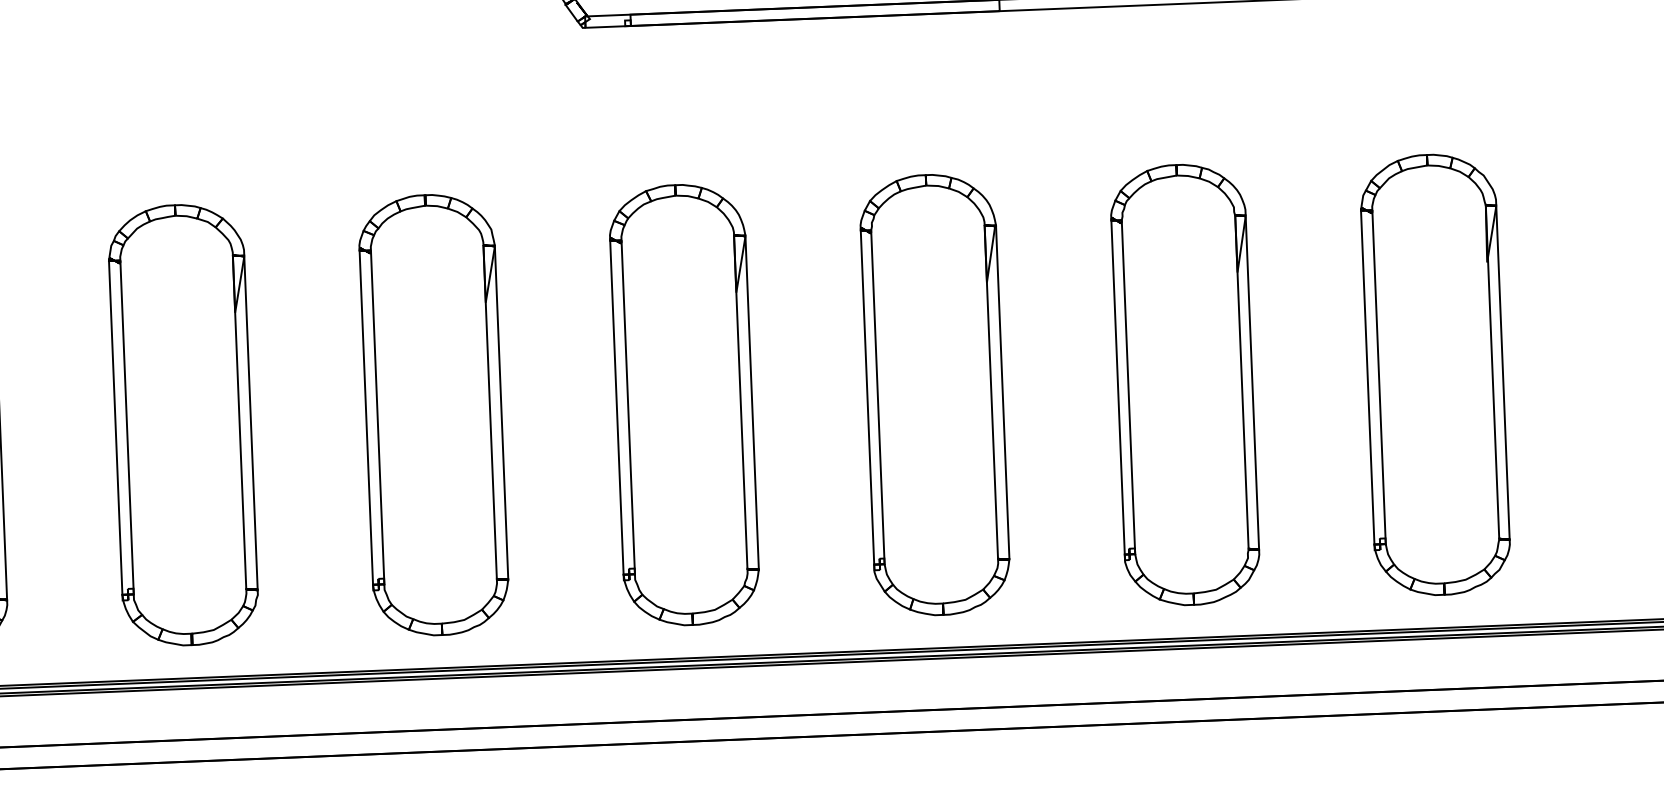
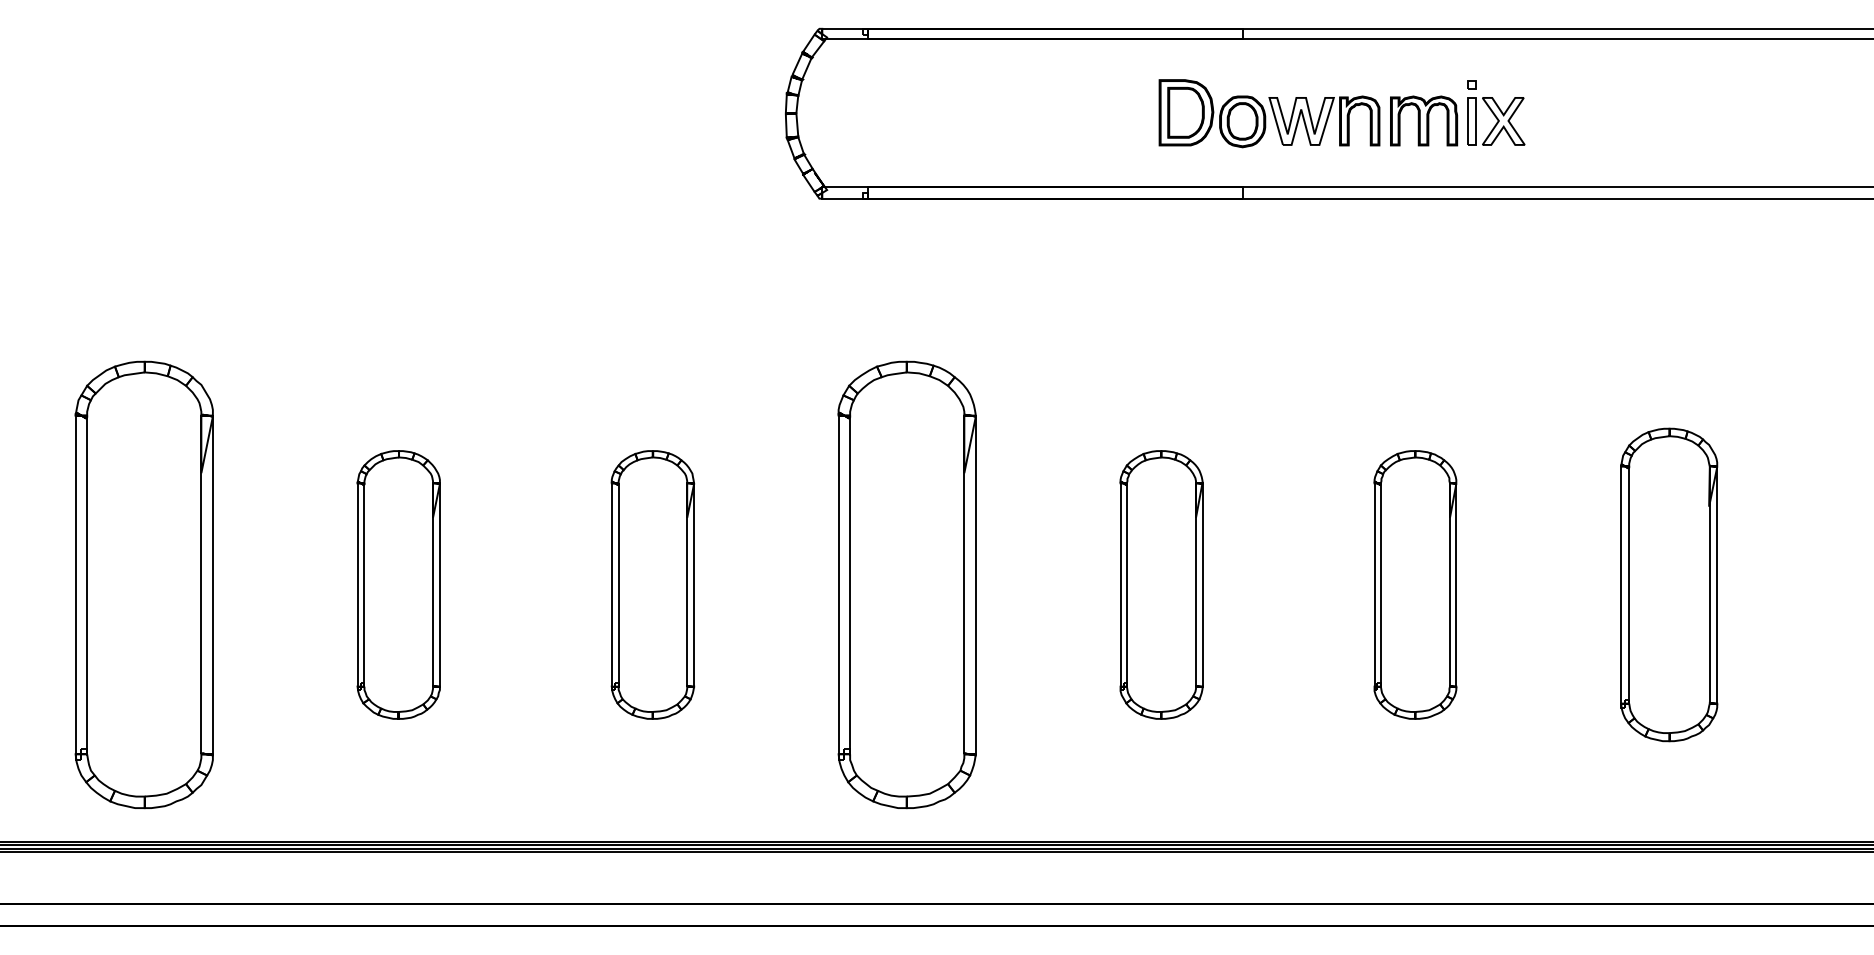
part: (1434, 374) -> (1668, 584), size x0.7
part: (1185, 384) -> (1415, 584), size x0.6
part: (935, 394) -> (1161, 584), size x0.6
part: (433, 414) -> (652, 584), size x0.6
part: (183, 424) -> (398, 584), size x0.6

